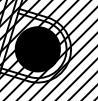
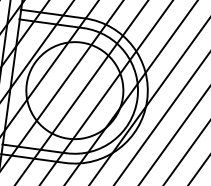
fill: (37, 49) -> (74, 91), removed

